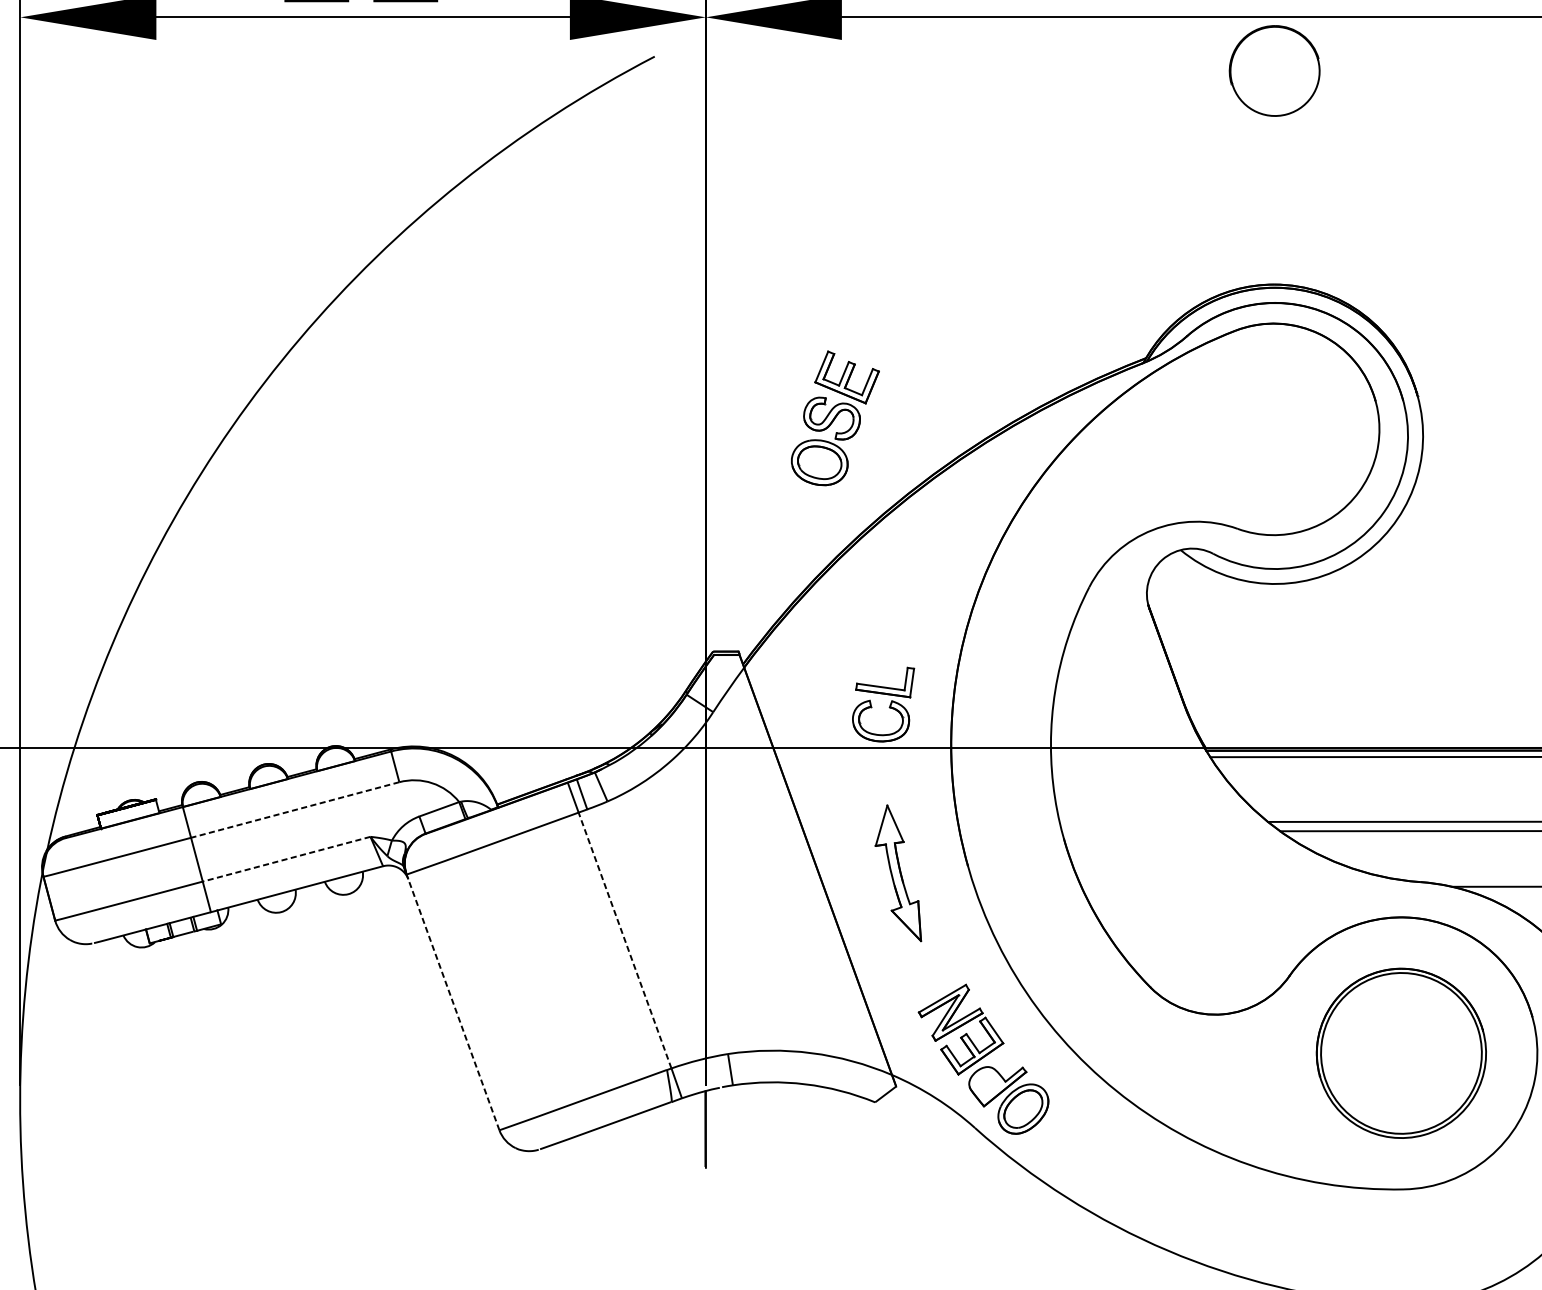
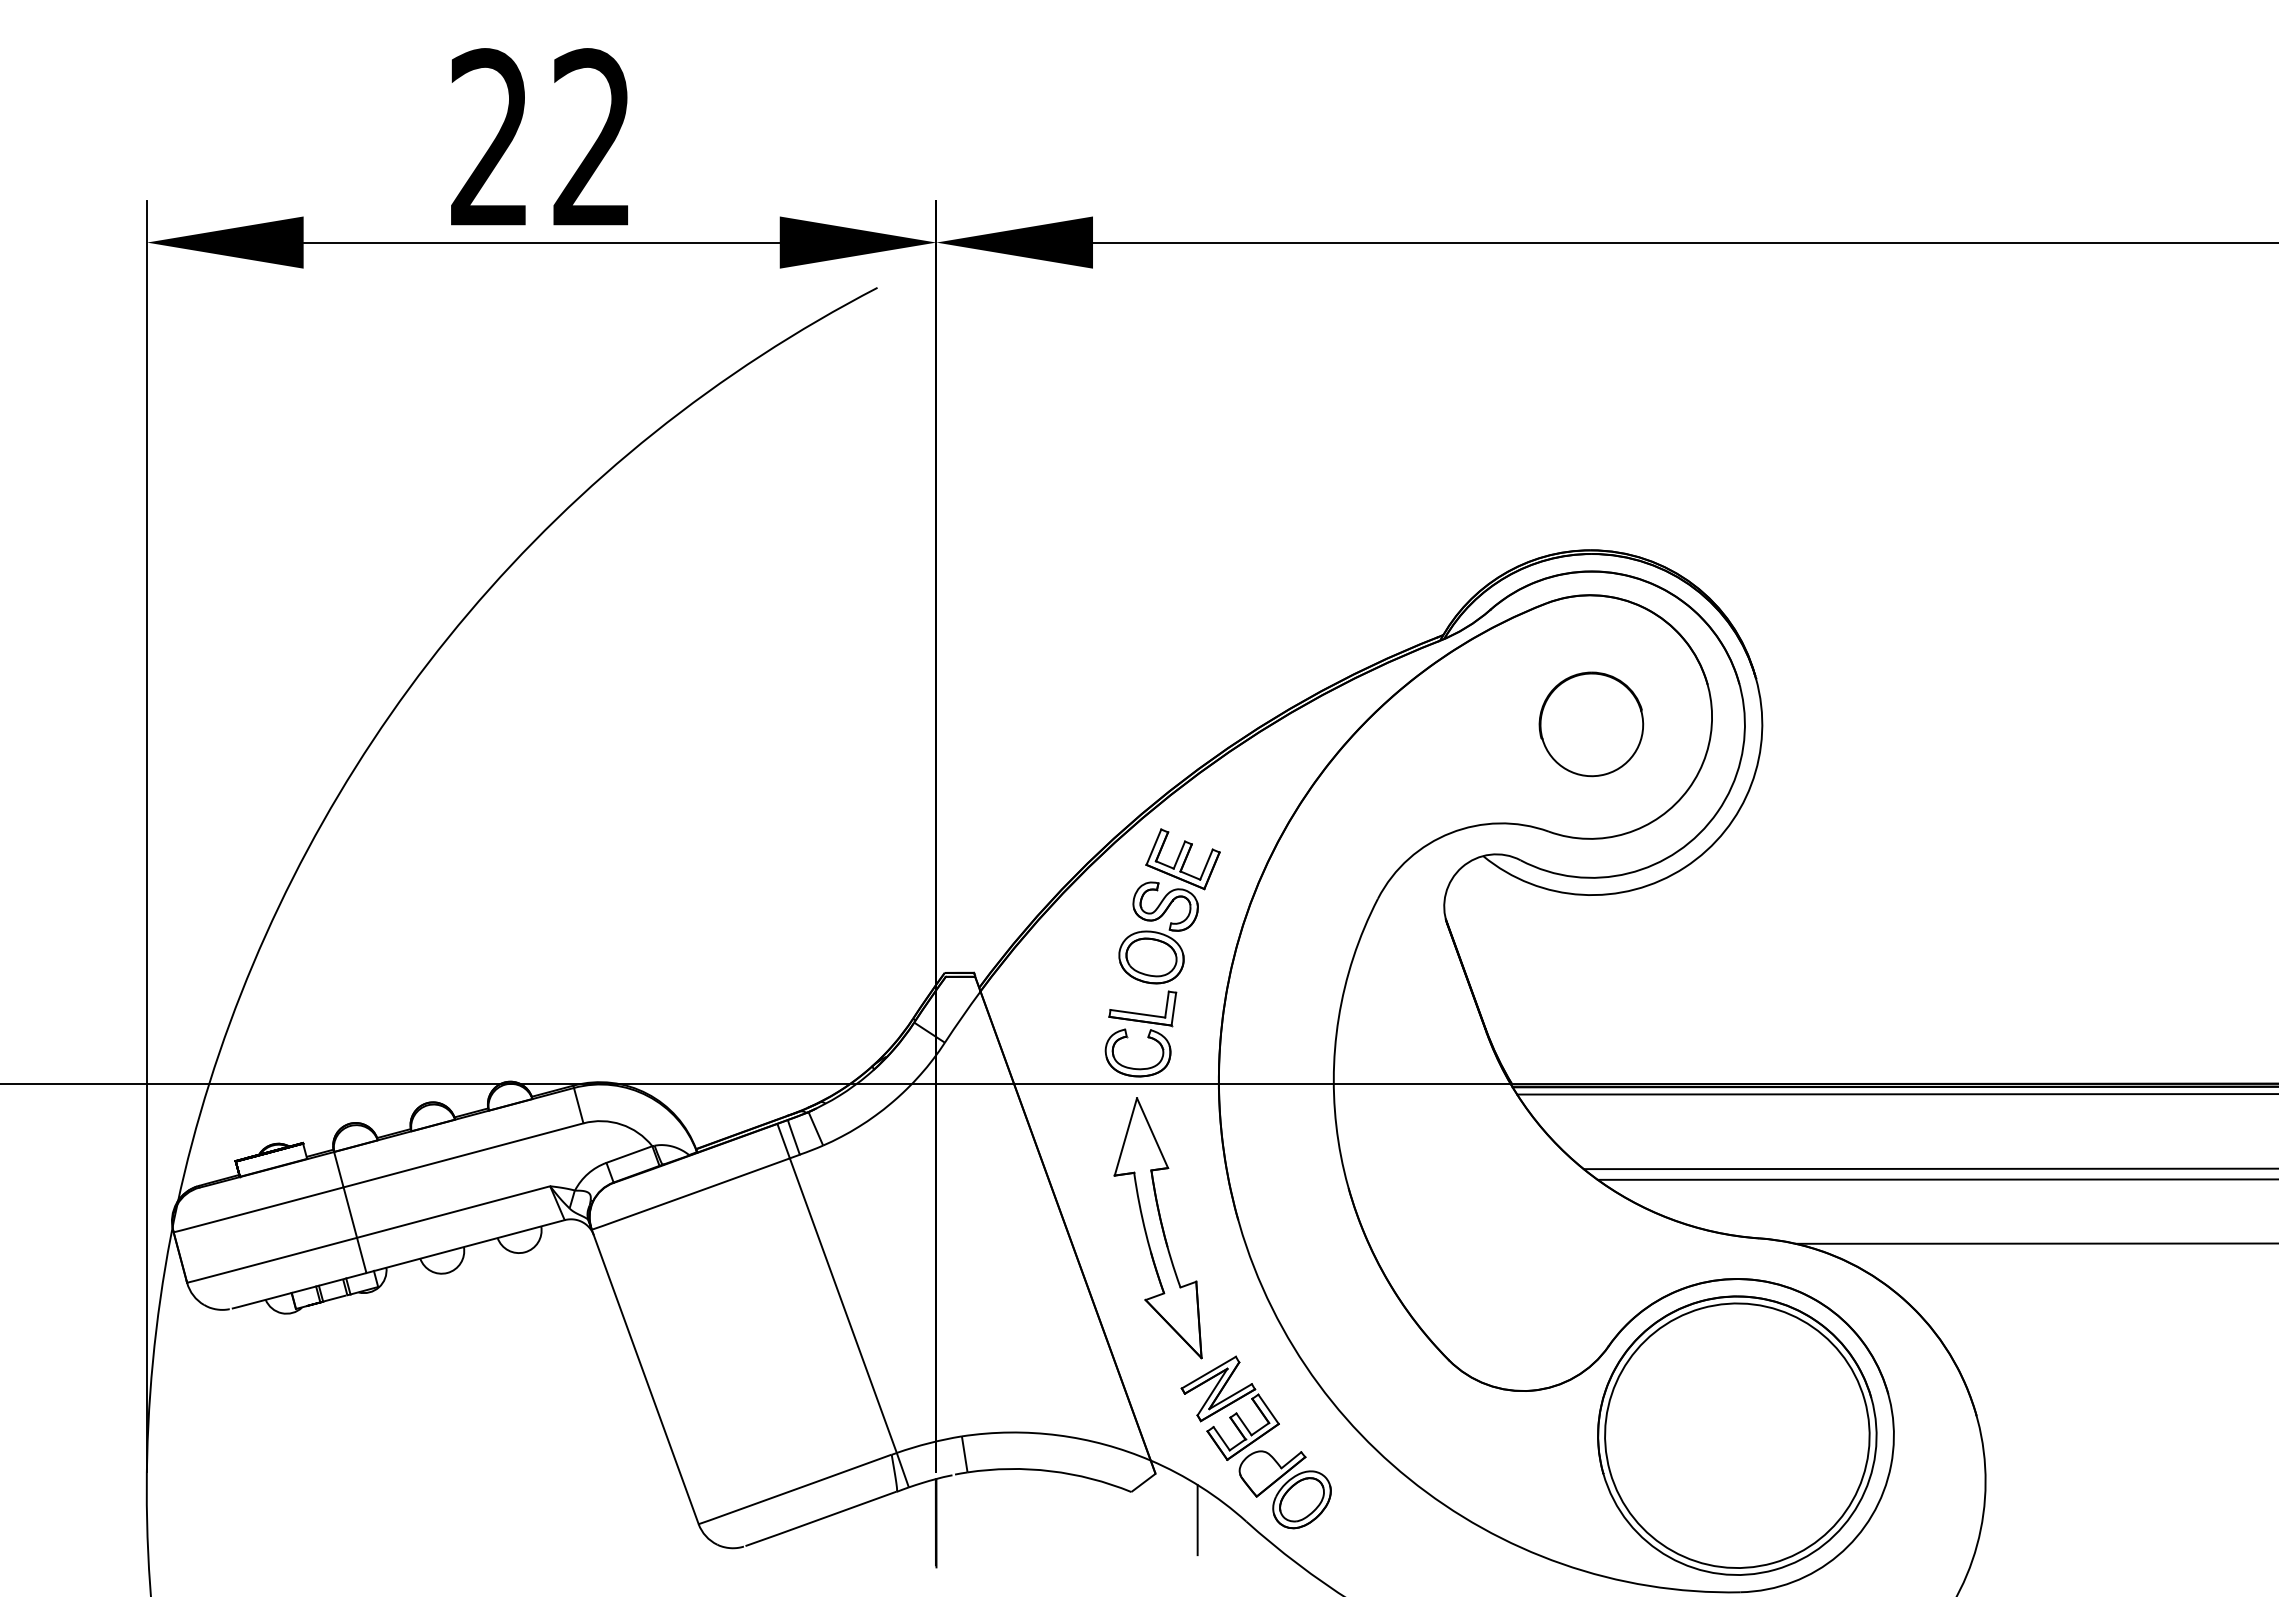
part: (1274, 71) -> (1591, 724), moved
part: (835, 418) -> (1169, 906), moved
line: (295, 810) -> (463, 1155), dashed -> solid
line: (286, 859) -> (453, 1212), dashed -> solid
part: (897, 873) -> (1157, 1228), size x1.67
line: (625, 940) -> (843, 1305), dashed -> solid
line: (453, 1002) -> (645, 1376), dashed -> solid
part: (1401, 1053) -> (1737, 1435), size x1.43
line: (932, 1126) -> (1197, 1519), added

